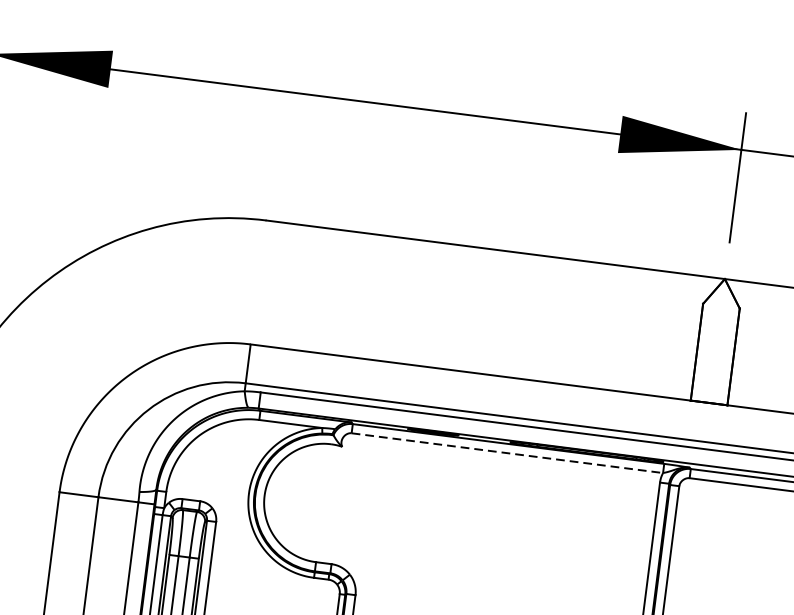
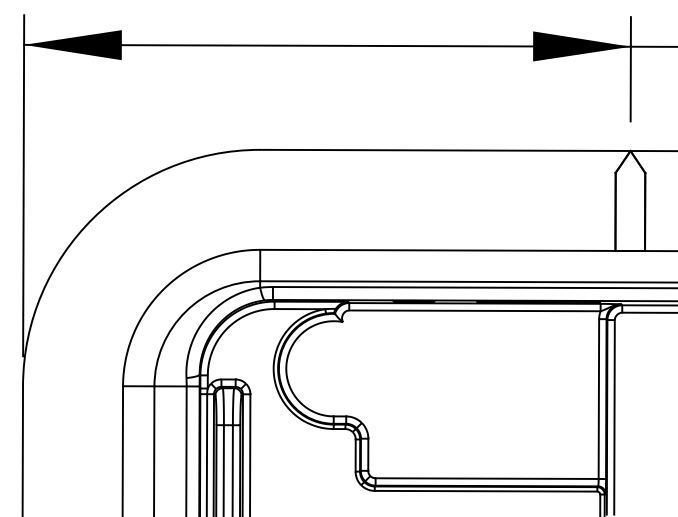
line: (506, 452) -> (474, 310), dashed -> solid

